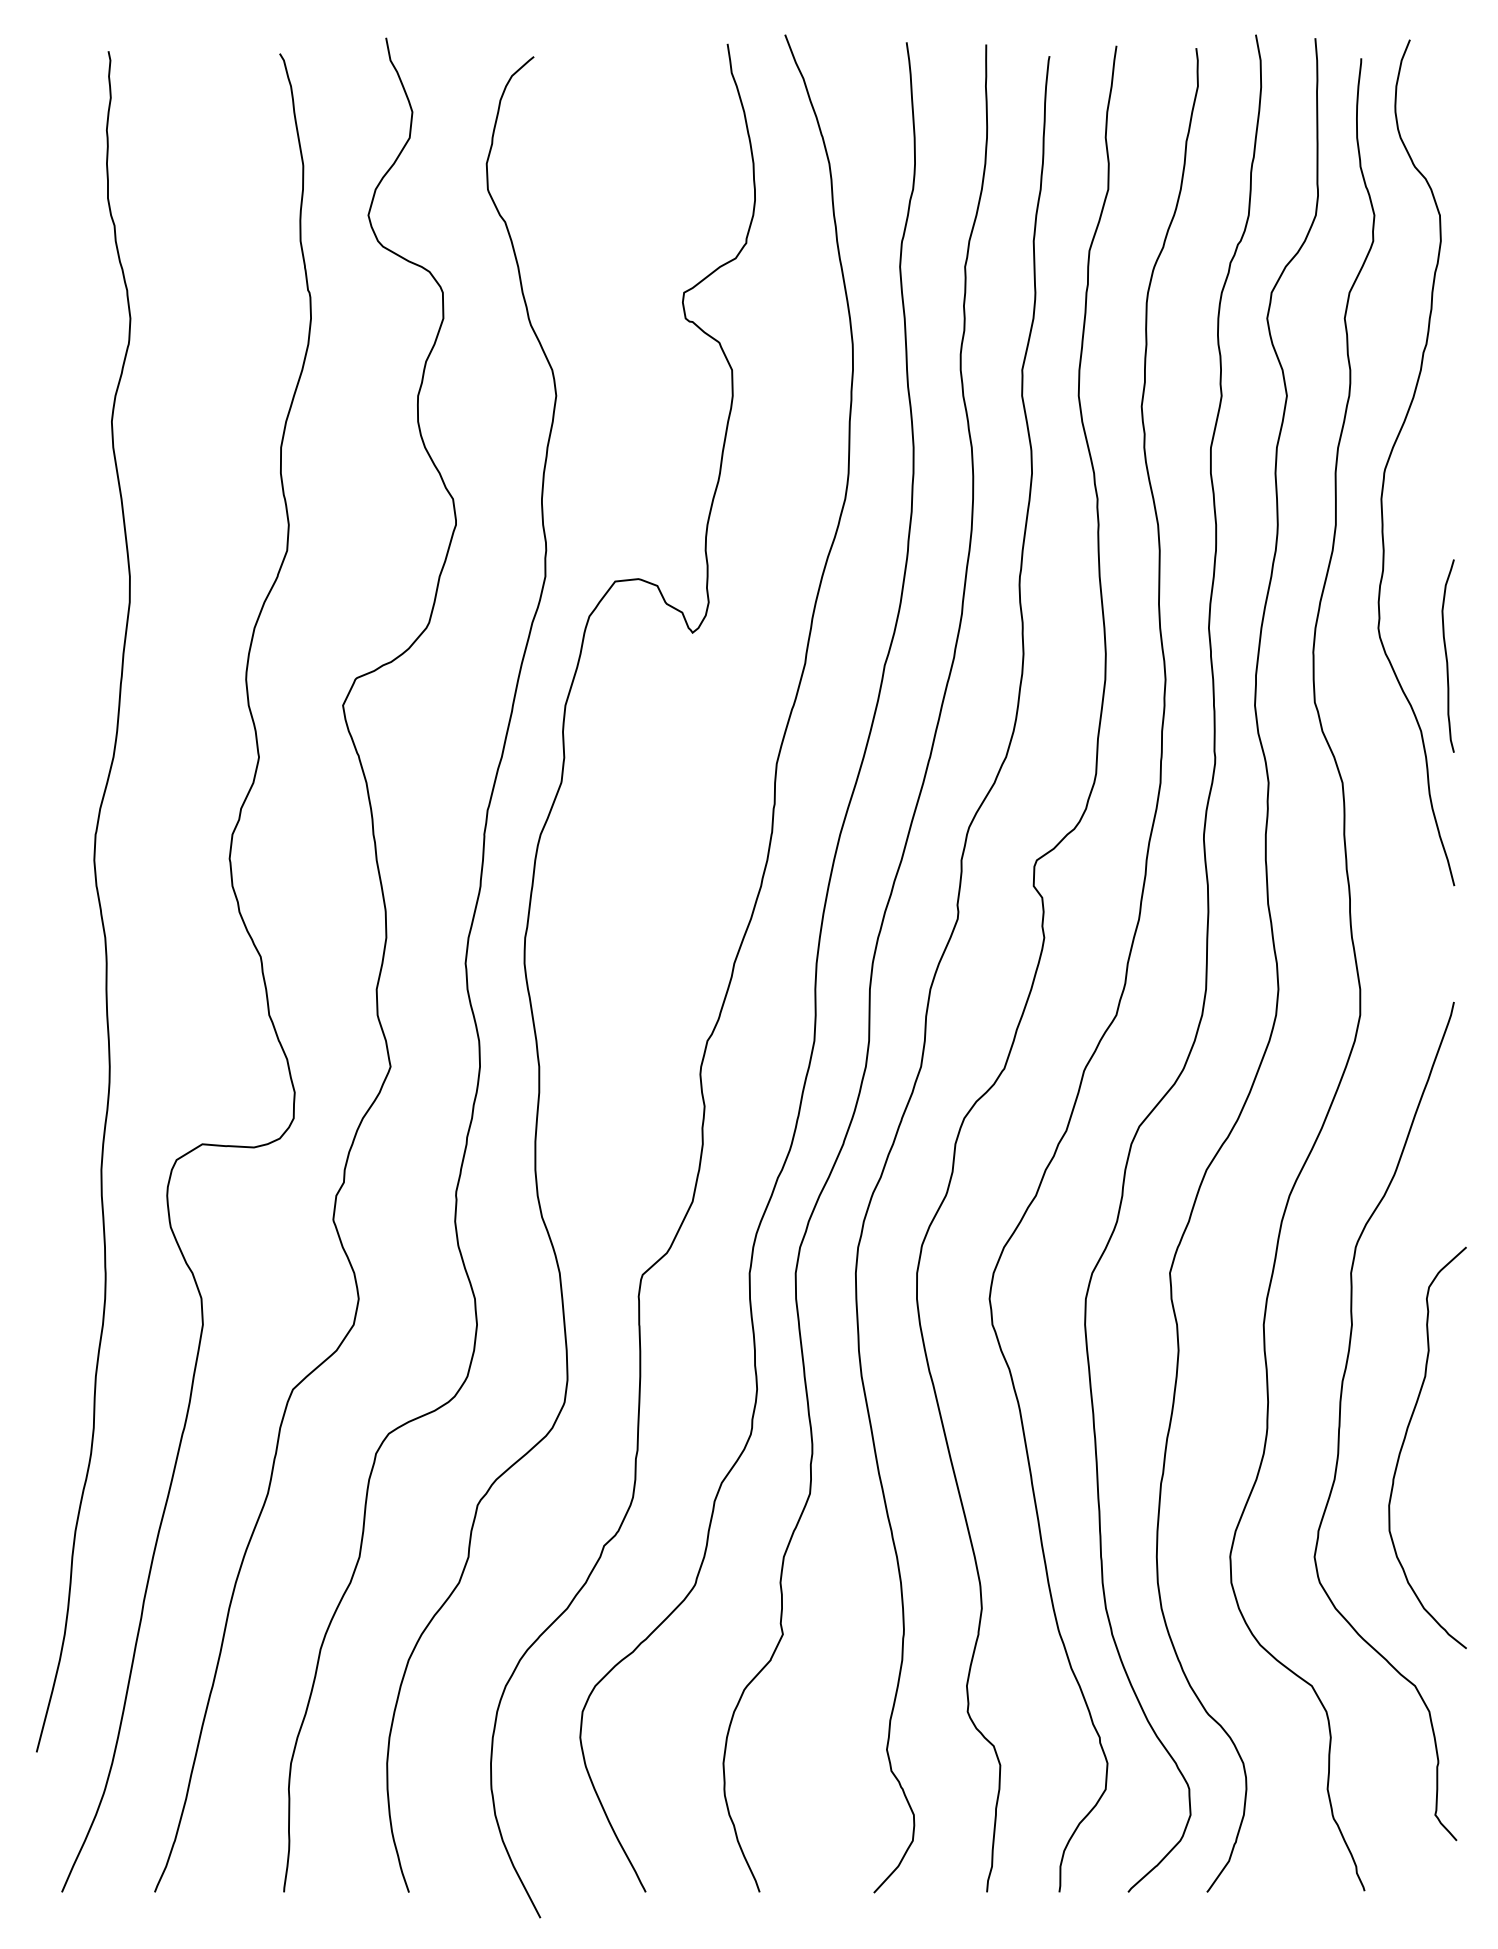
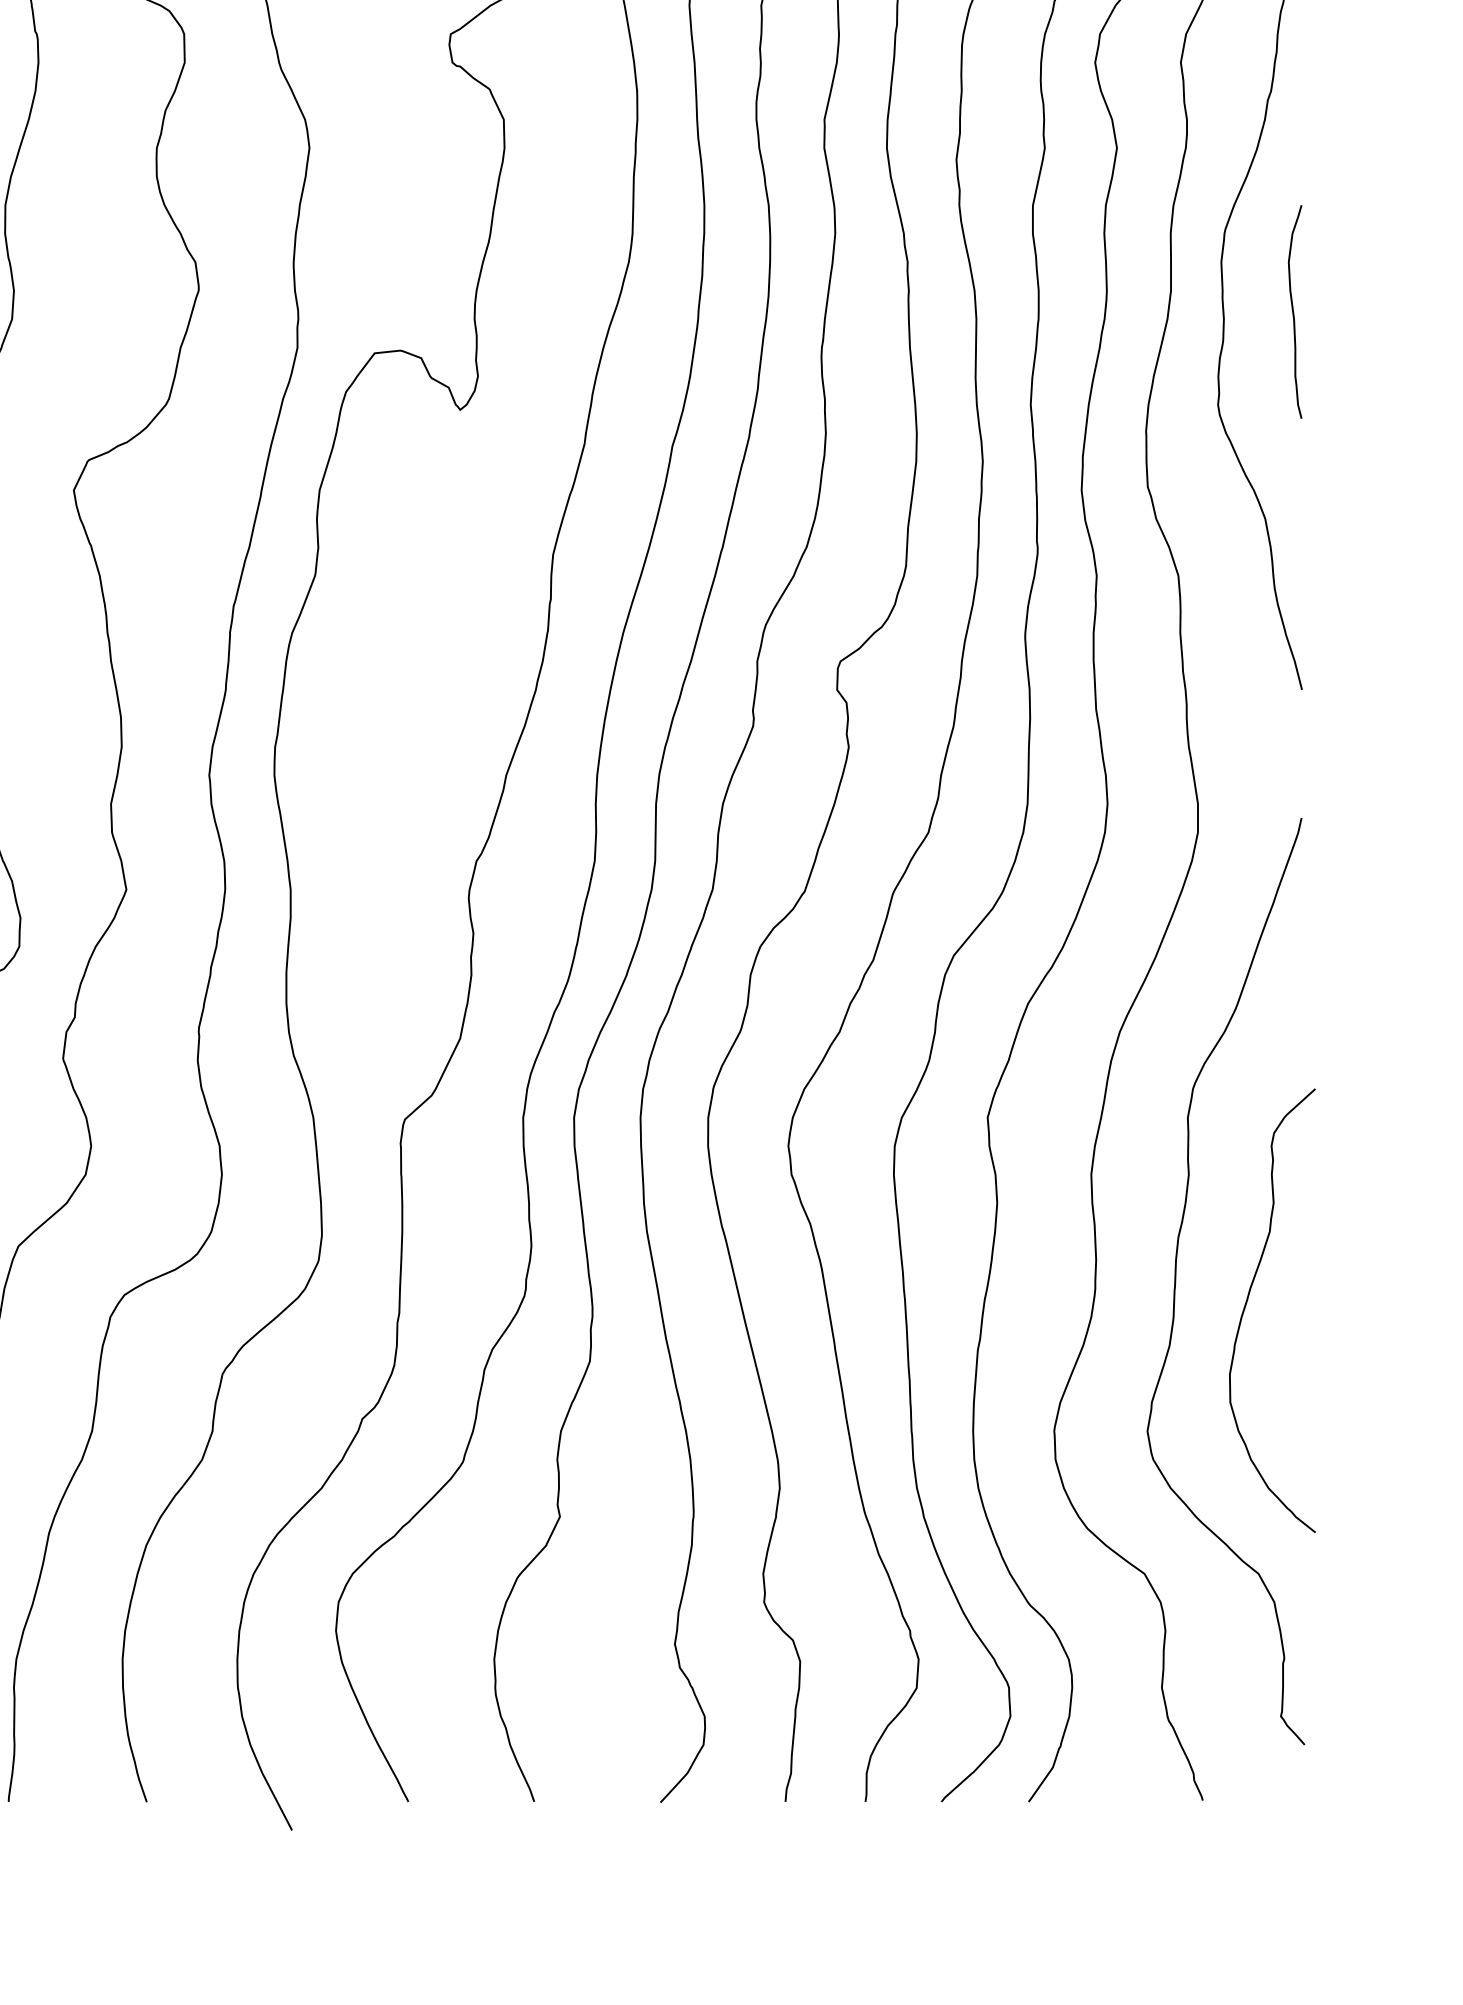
curve: (1447, 655) -> (1294, 311), moved

